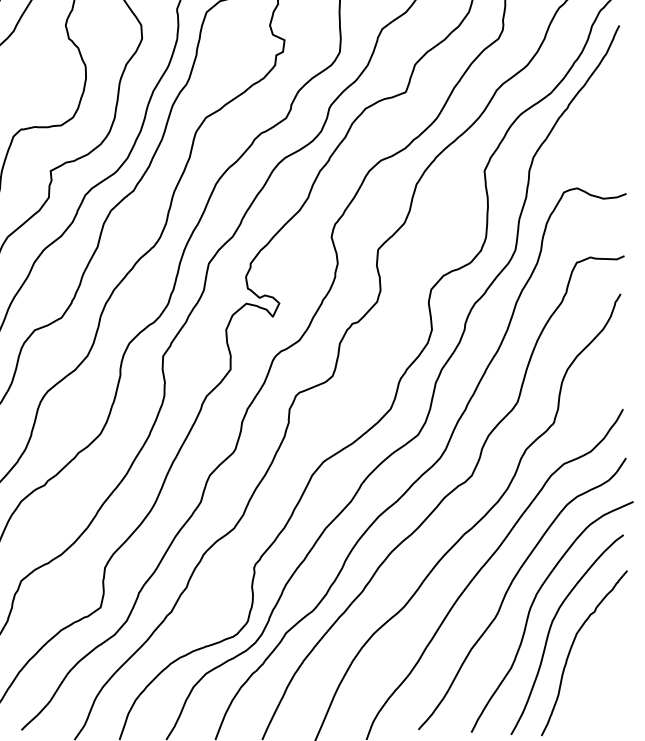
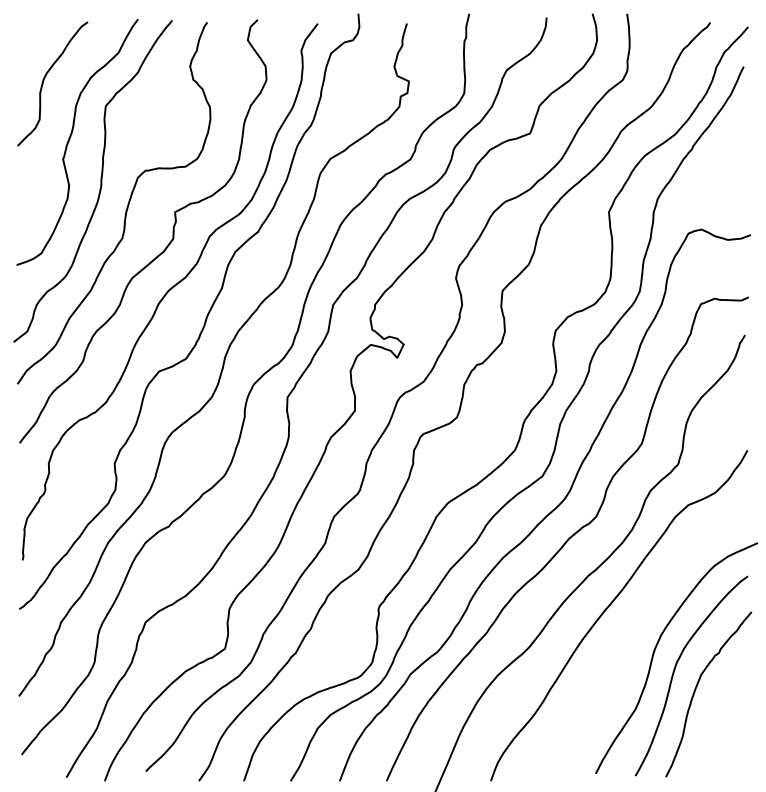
curve: (510, 588) -> (634, 629), removed

